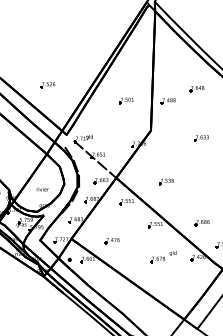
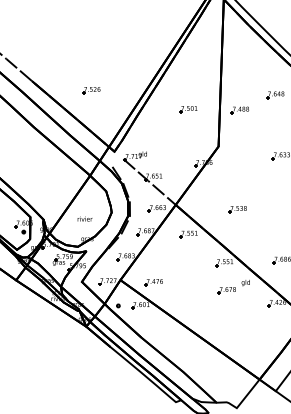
part: (112, 240) -> (153, 282), moved
part: (163, 257) -> (233, 287), moved

